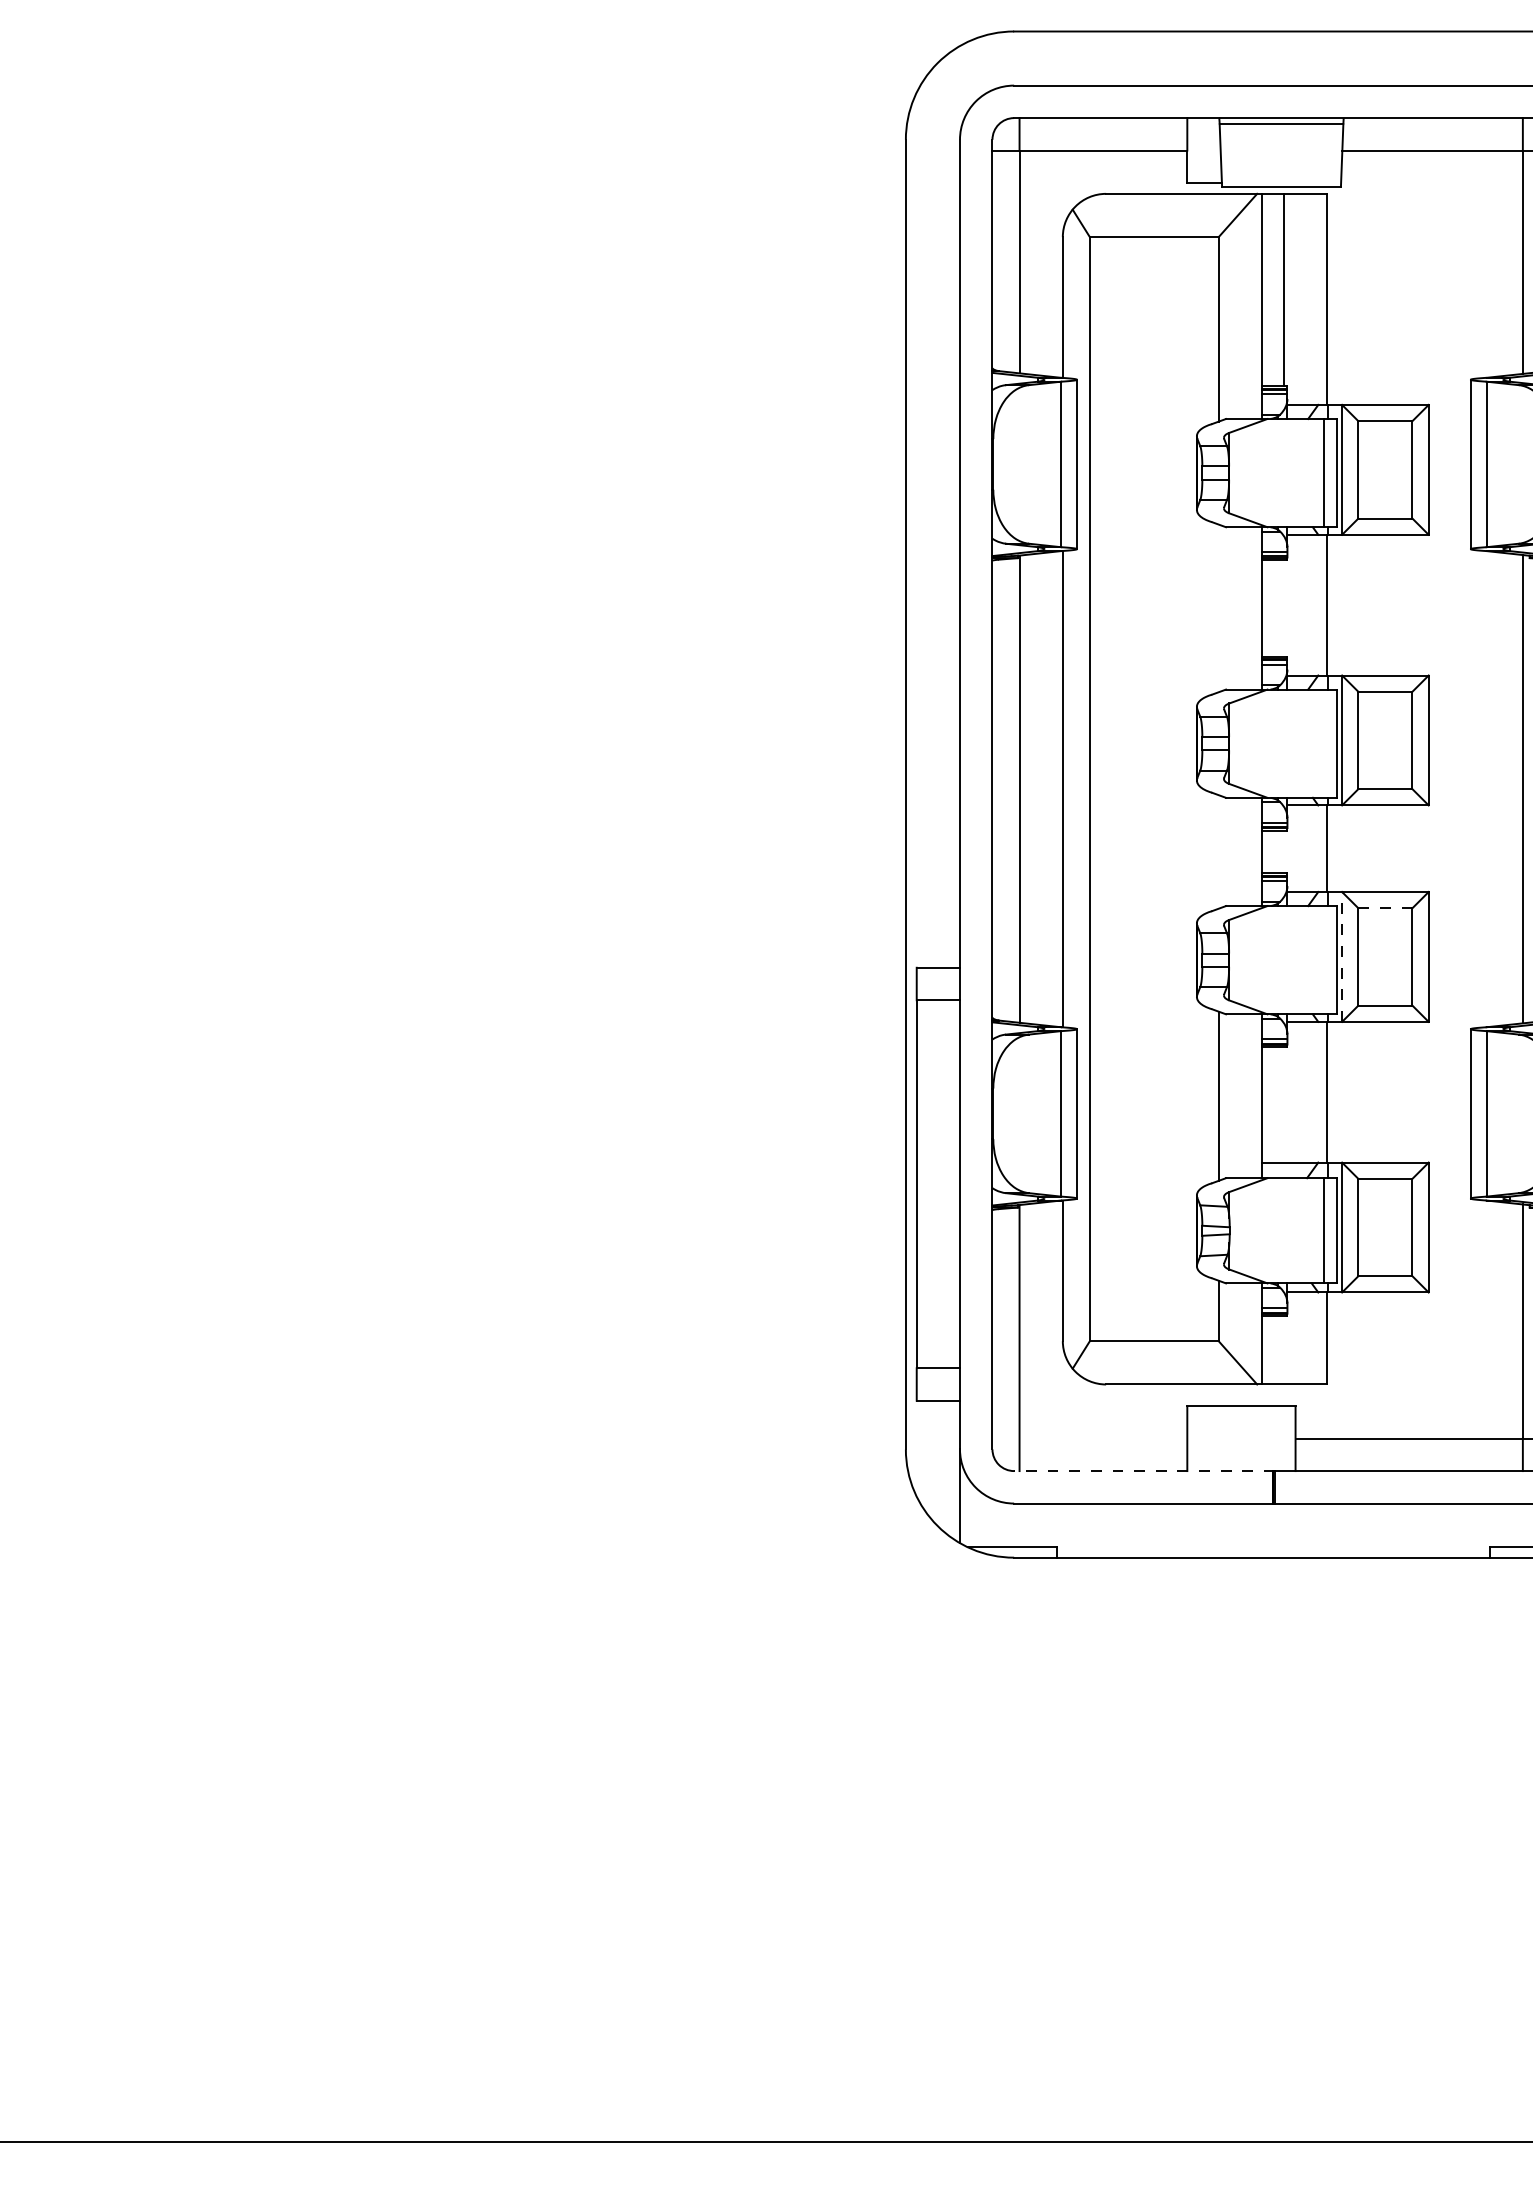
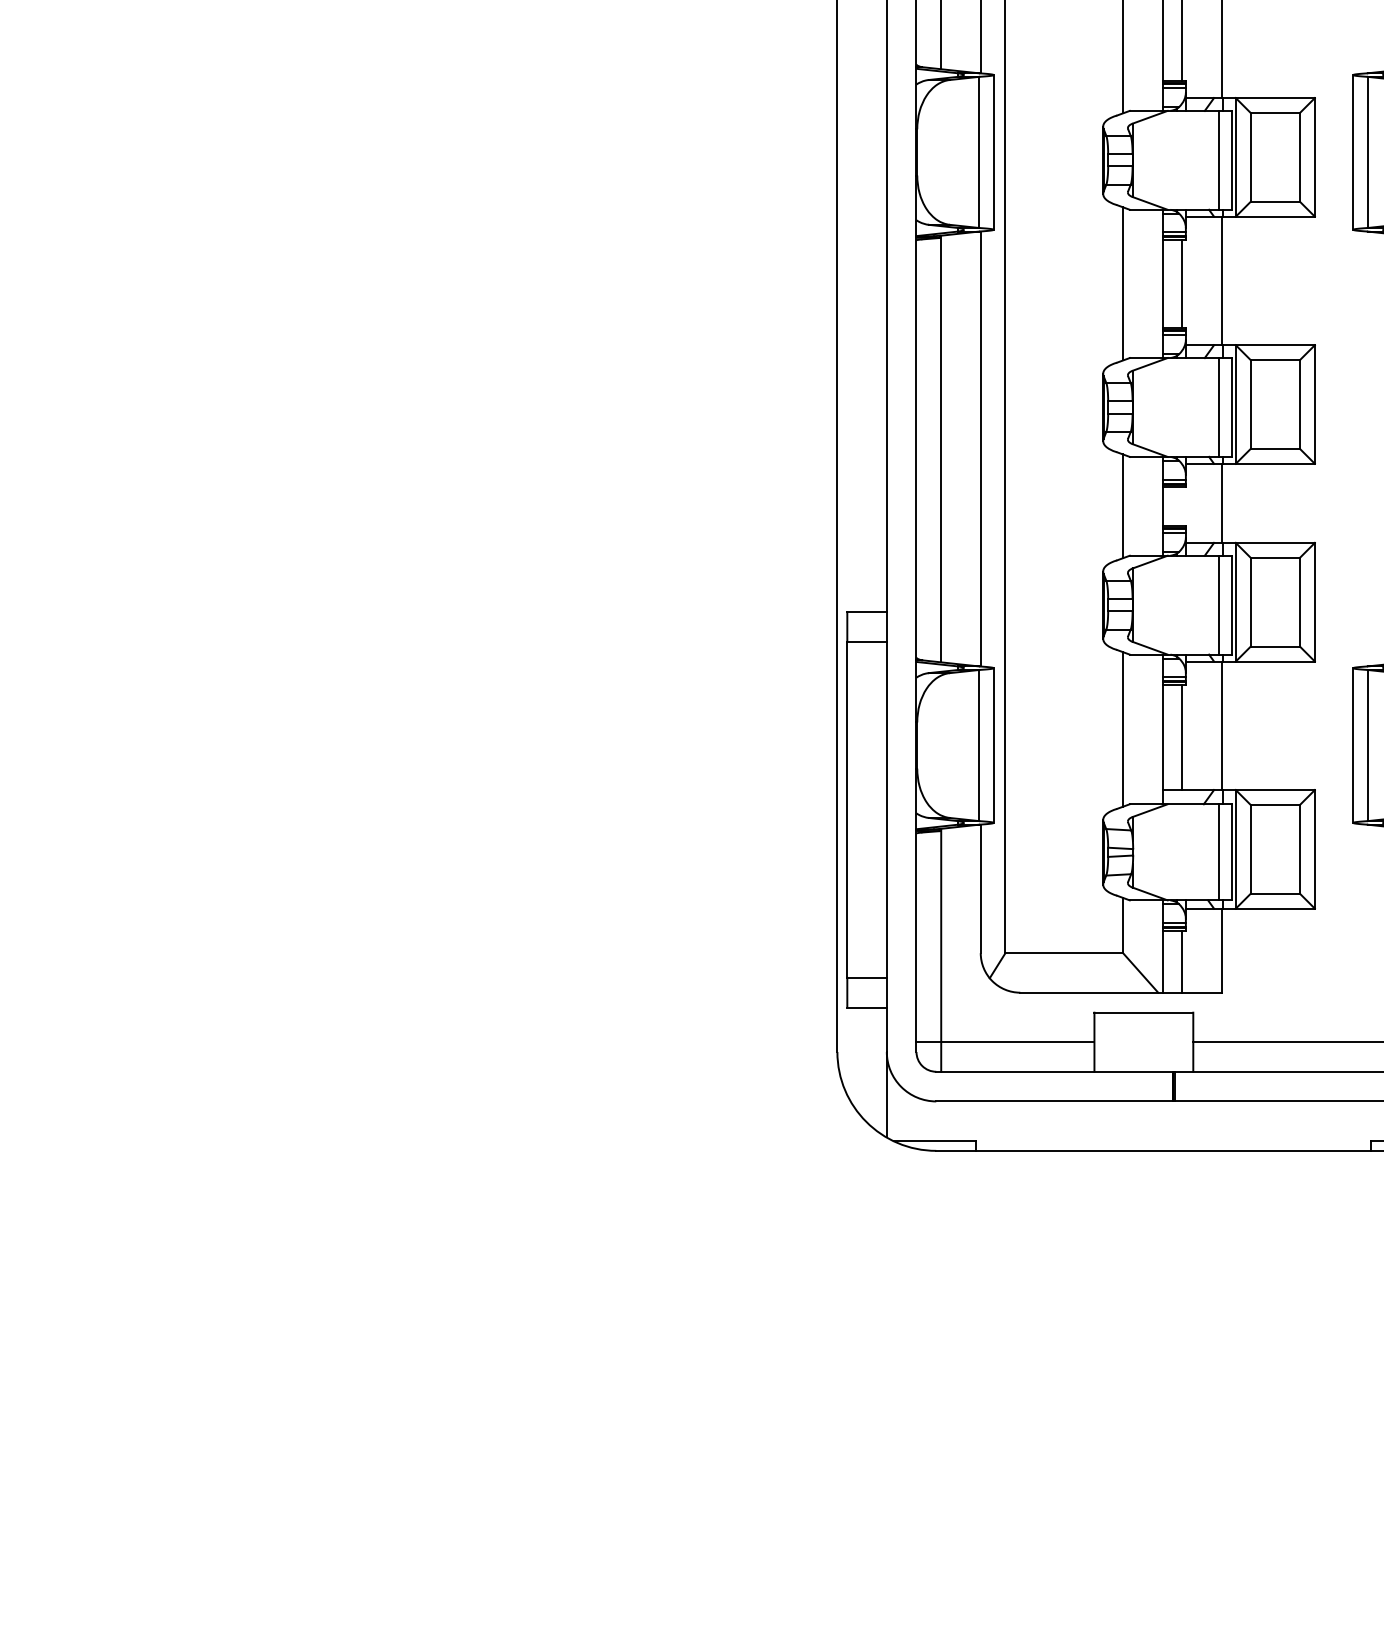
line: (1218, 608) -> (1122, 283), added
line: (1283, 608) -> (1182, 283), added
line: (1323, 743) -> (1218, 407), added
line: (1218, 851) -> (1122, 505), added
line: (1384, 908) -> (1274, 557), dashed -> solid
line: (1342, 956) -> (1236, 601), dashed -> solid
line: (1323, 960) -> (1218, 605), added
line: (1283, 1104) -> (1182, 736), added
line: (1283, 1350) -> (1182, 961), added
line: (1089, 1438) -> (1005, 1042), added
line: (1143, 1471) -> (1054, 1072), dashed -> solid

